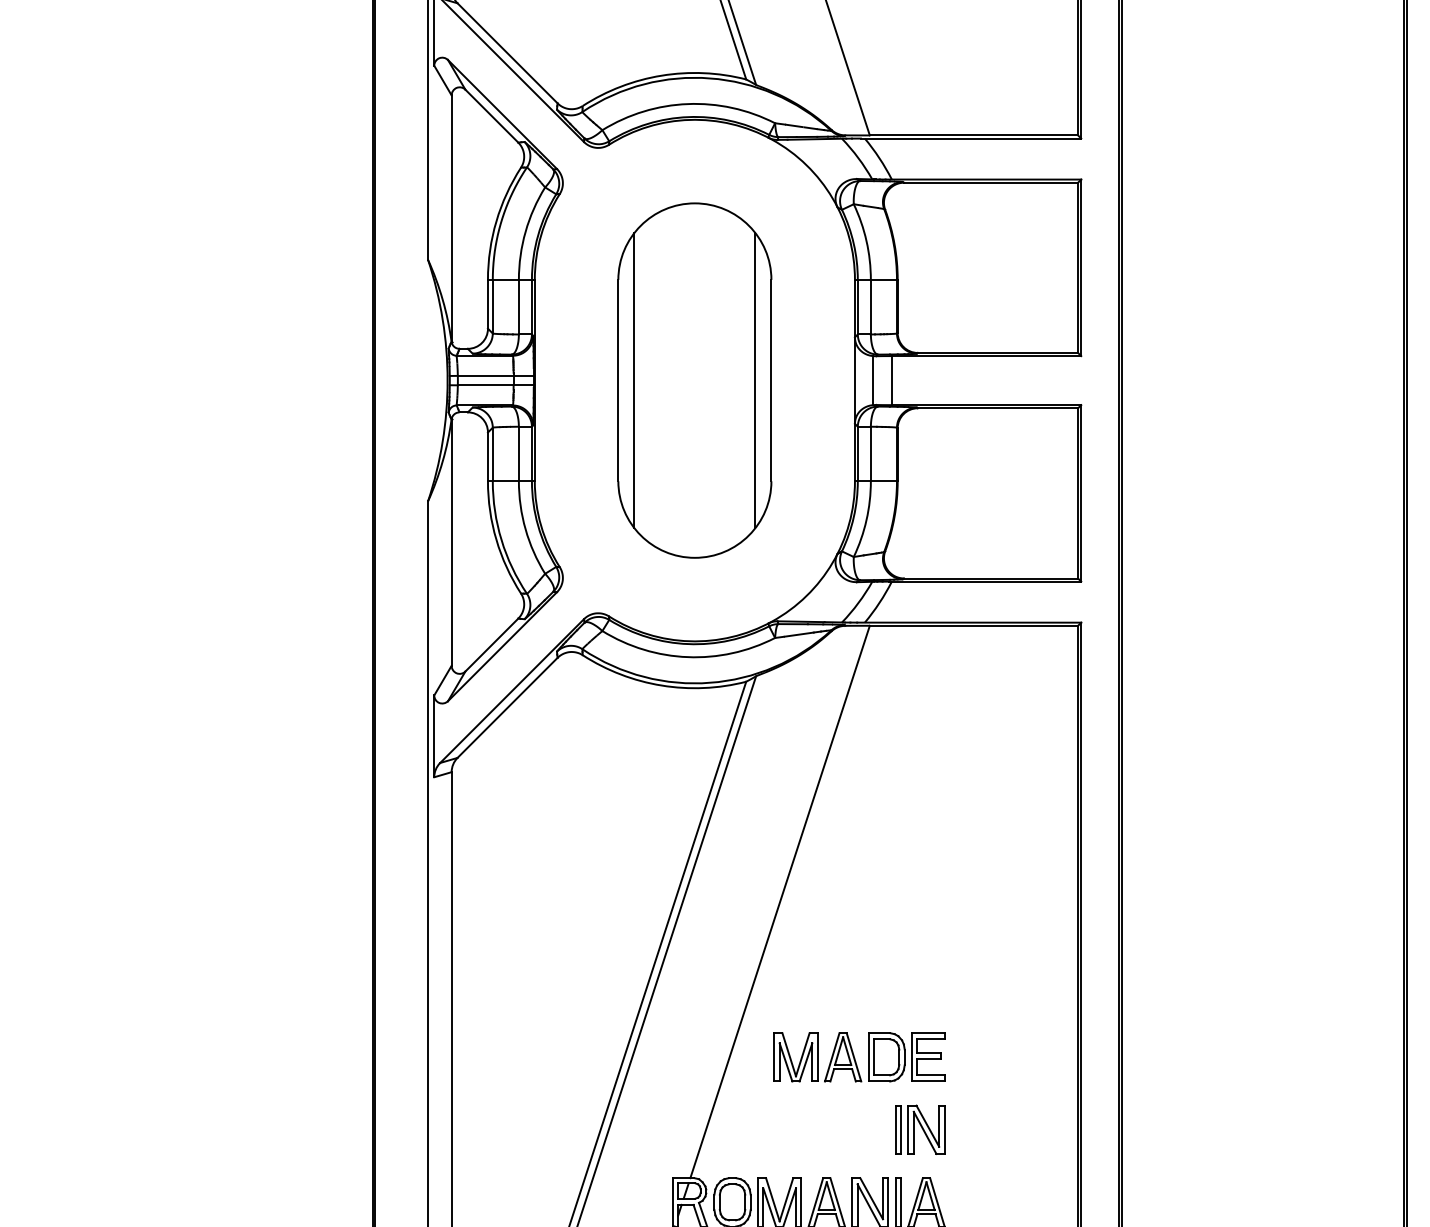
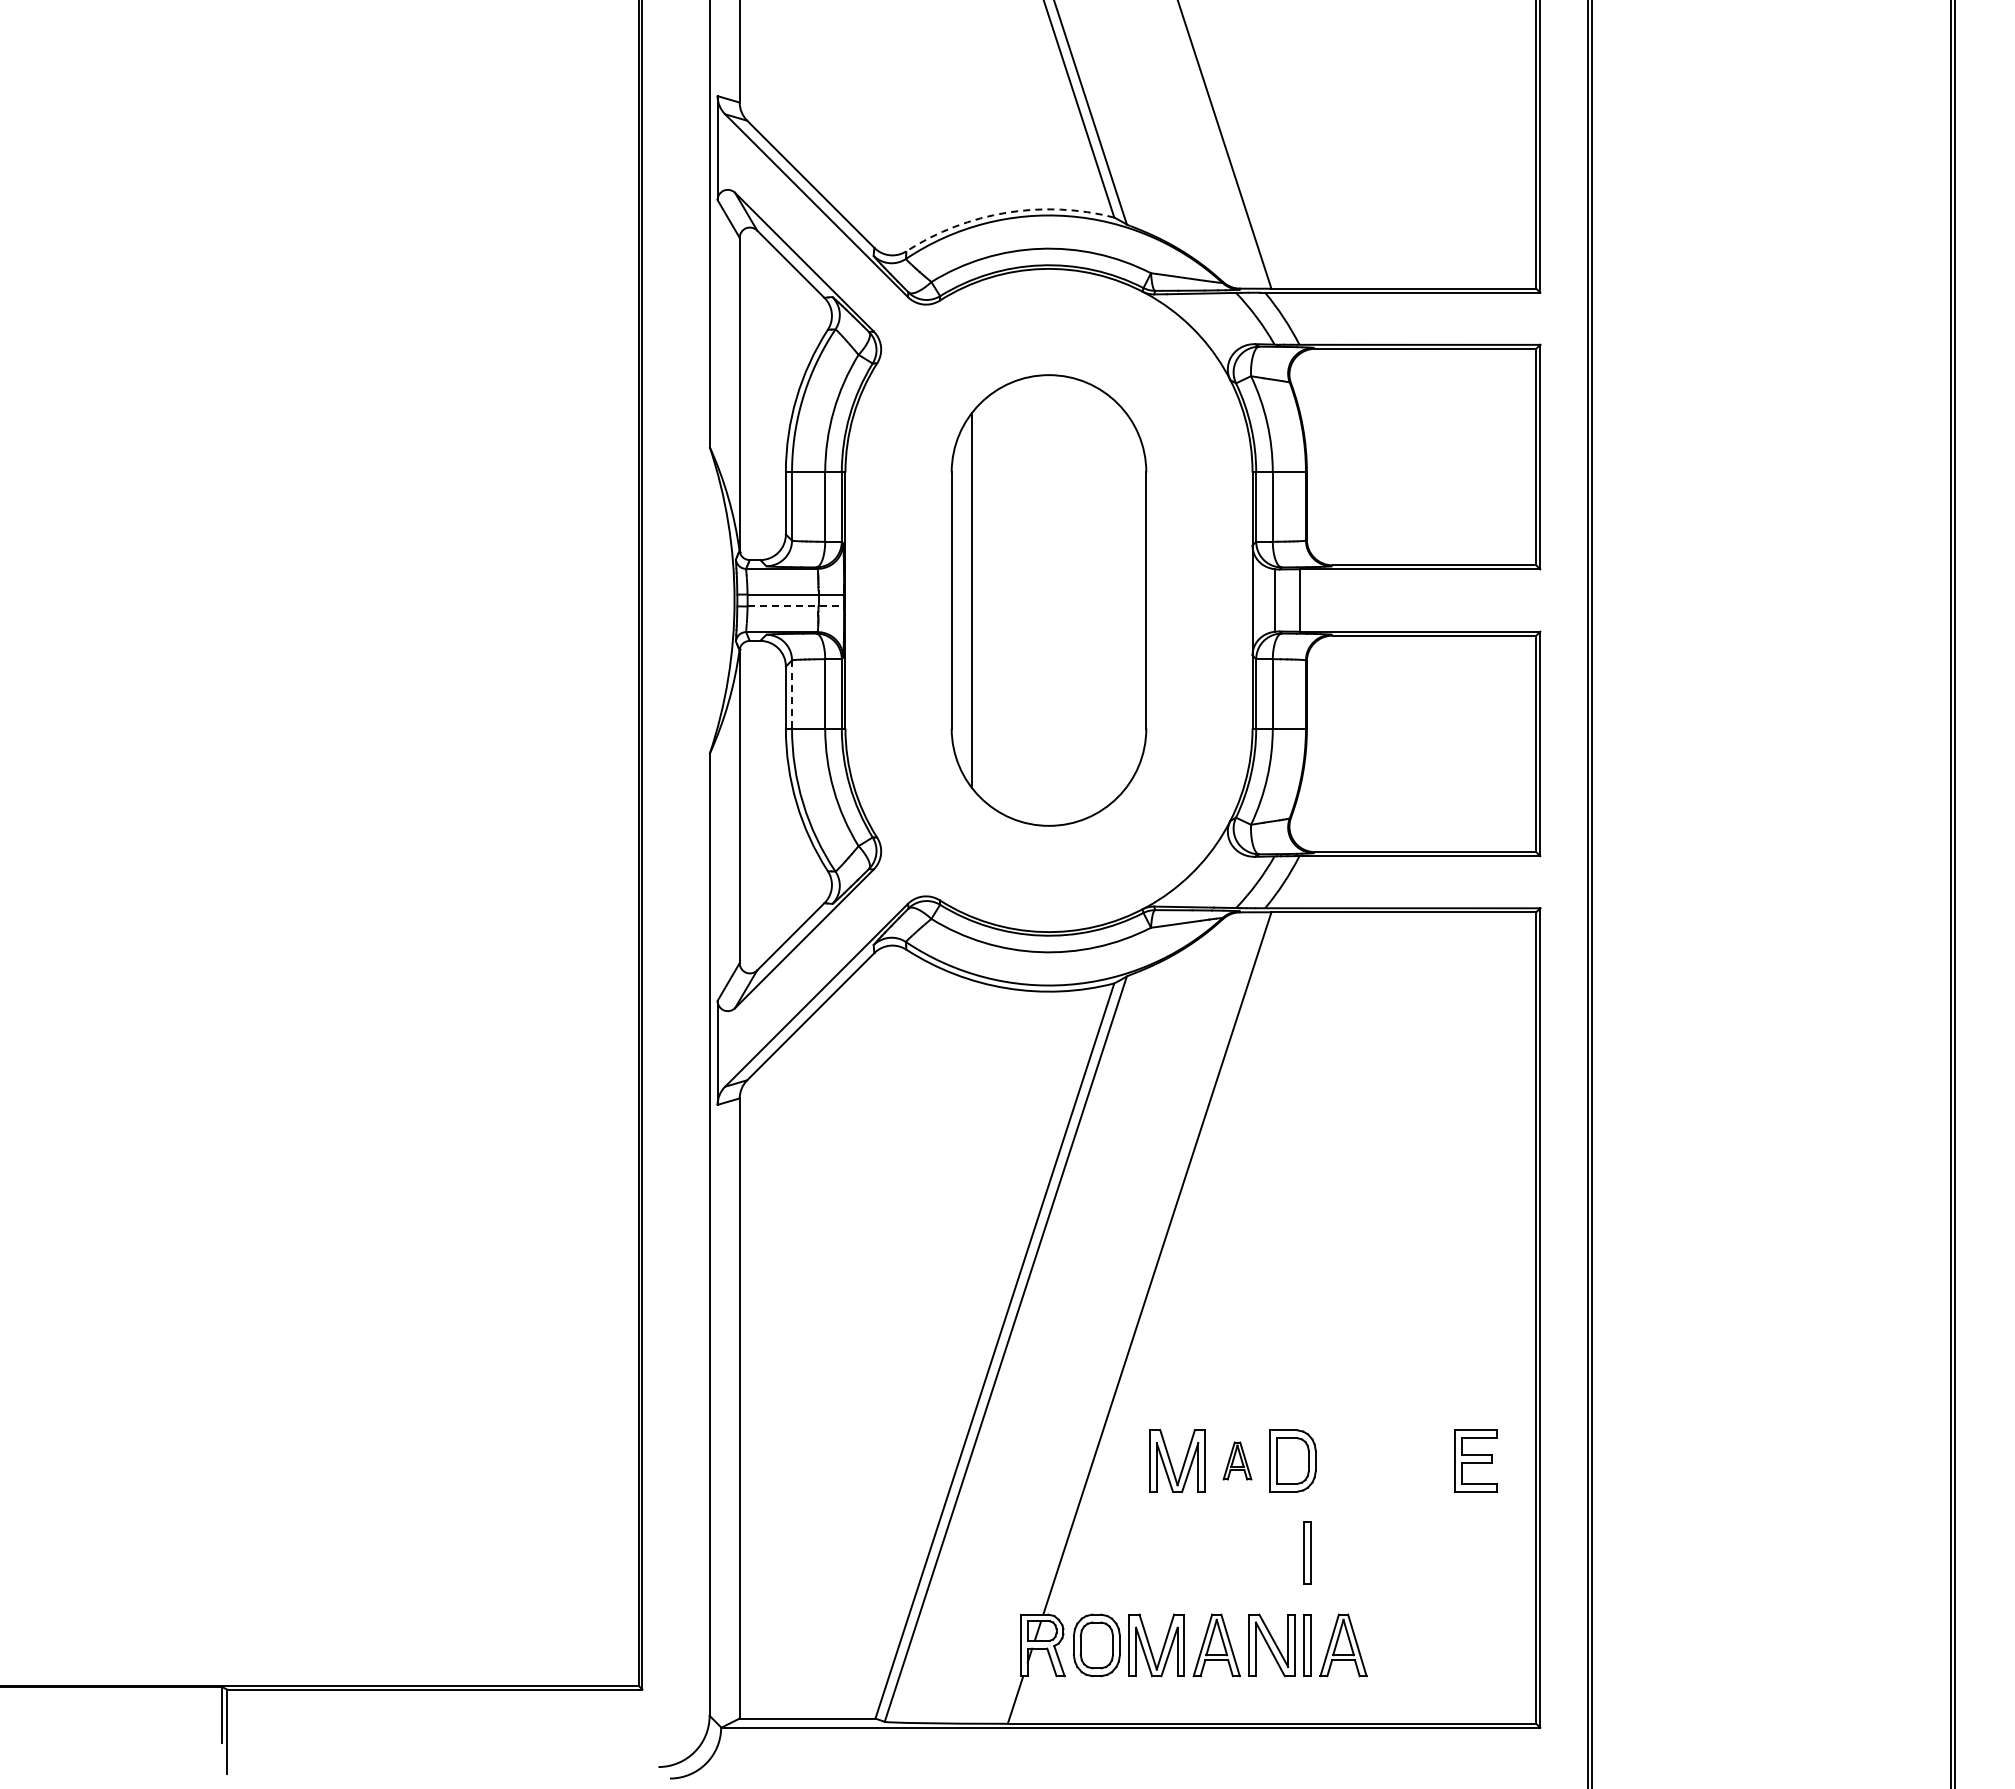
arc: (661, 75) -> (1006, 212), solid -> dashed
line: (755, 380) -> (1125, 600), removed
line: (496, 385) -> (796, 606), solid -> dashed
line: (493, 454) -> (792, 694), solid -> dashed
part: (843, 1056) -> (1237, 1460), size x0.6
part: (928, 1056) -> (1475, 1460), moved
part: (926, 1129) -> (1343, 1552), removed

